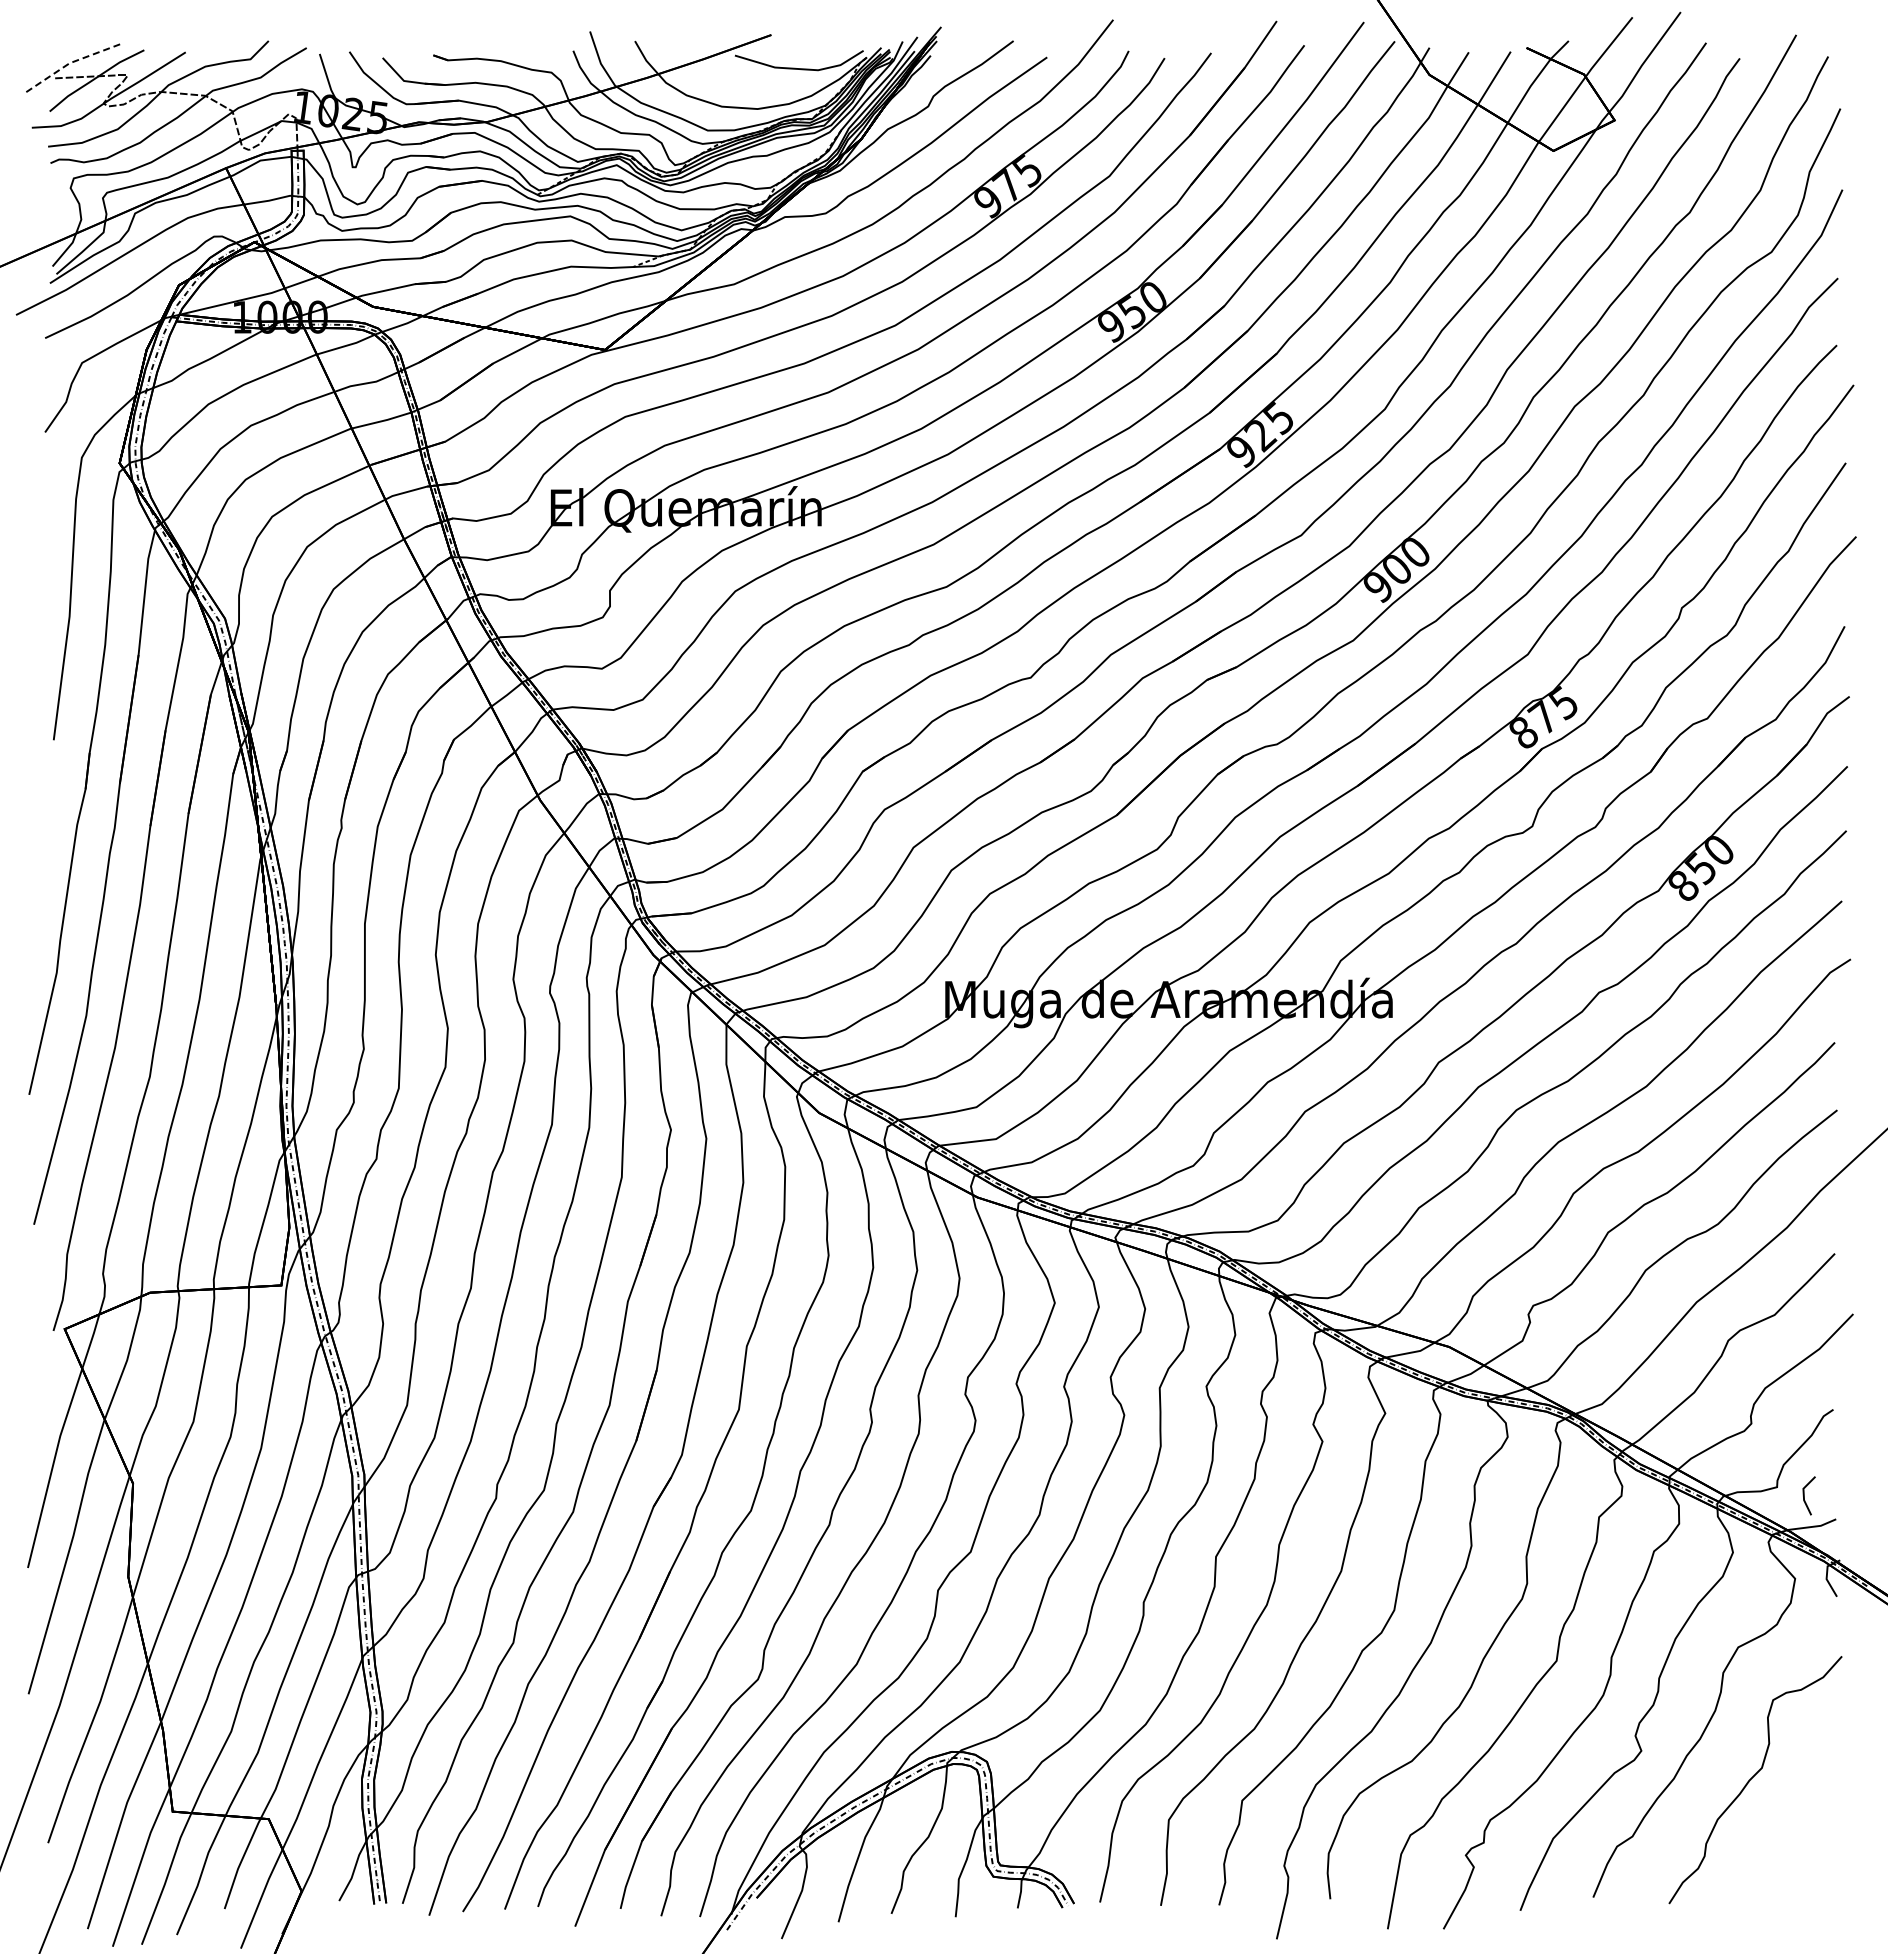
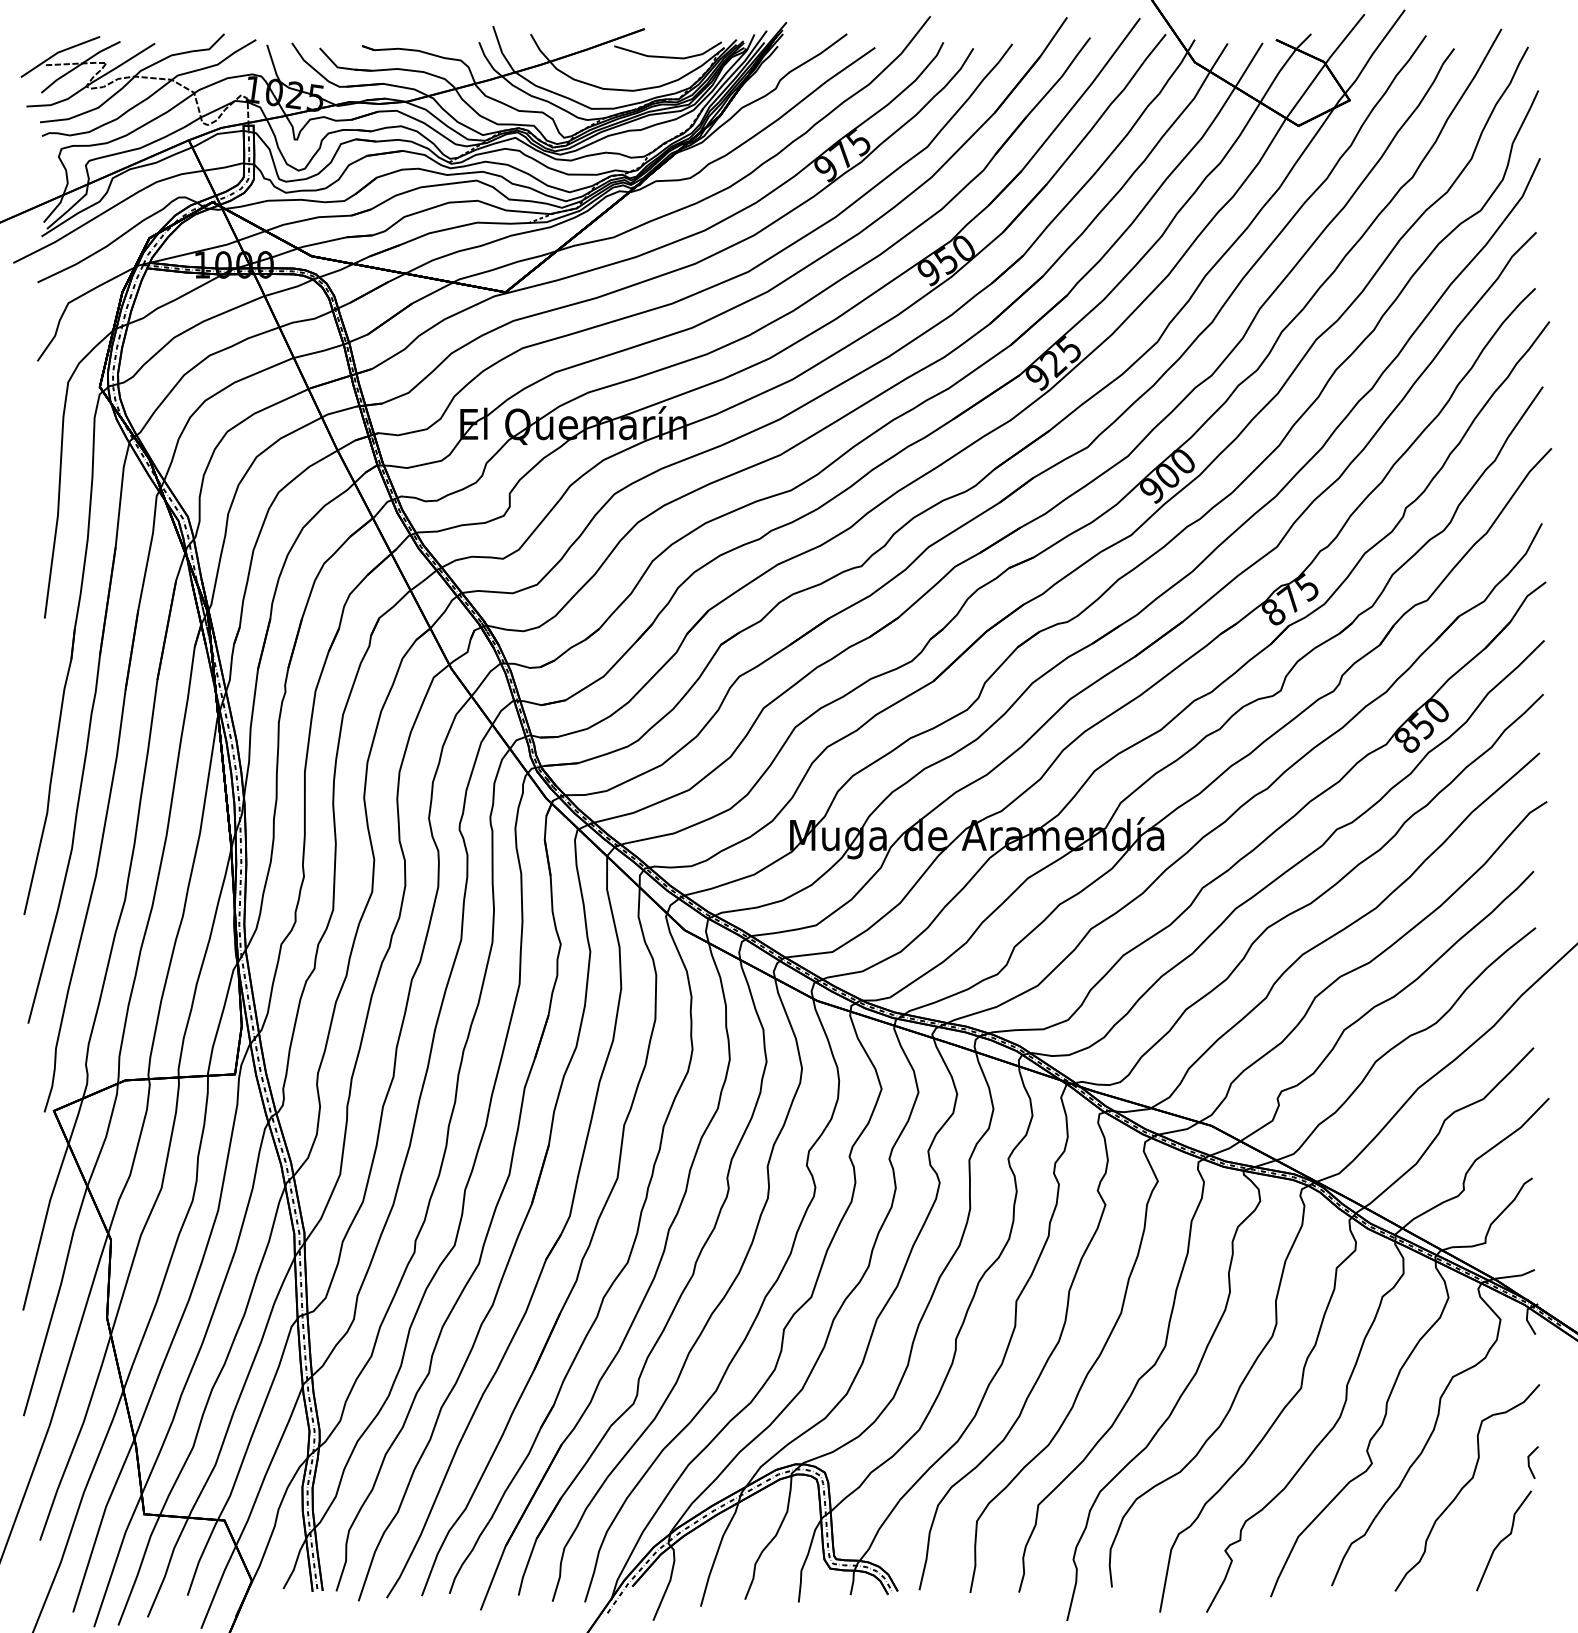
line: (69, 63) -> (57, 52), dashed -> solid
line: (1804, 1495) -> (1529, 1462), moved
curve: (1799, 1842) -> (1504, 1540), added

